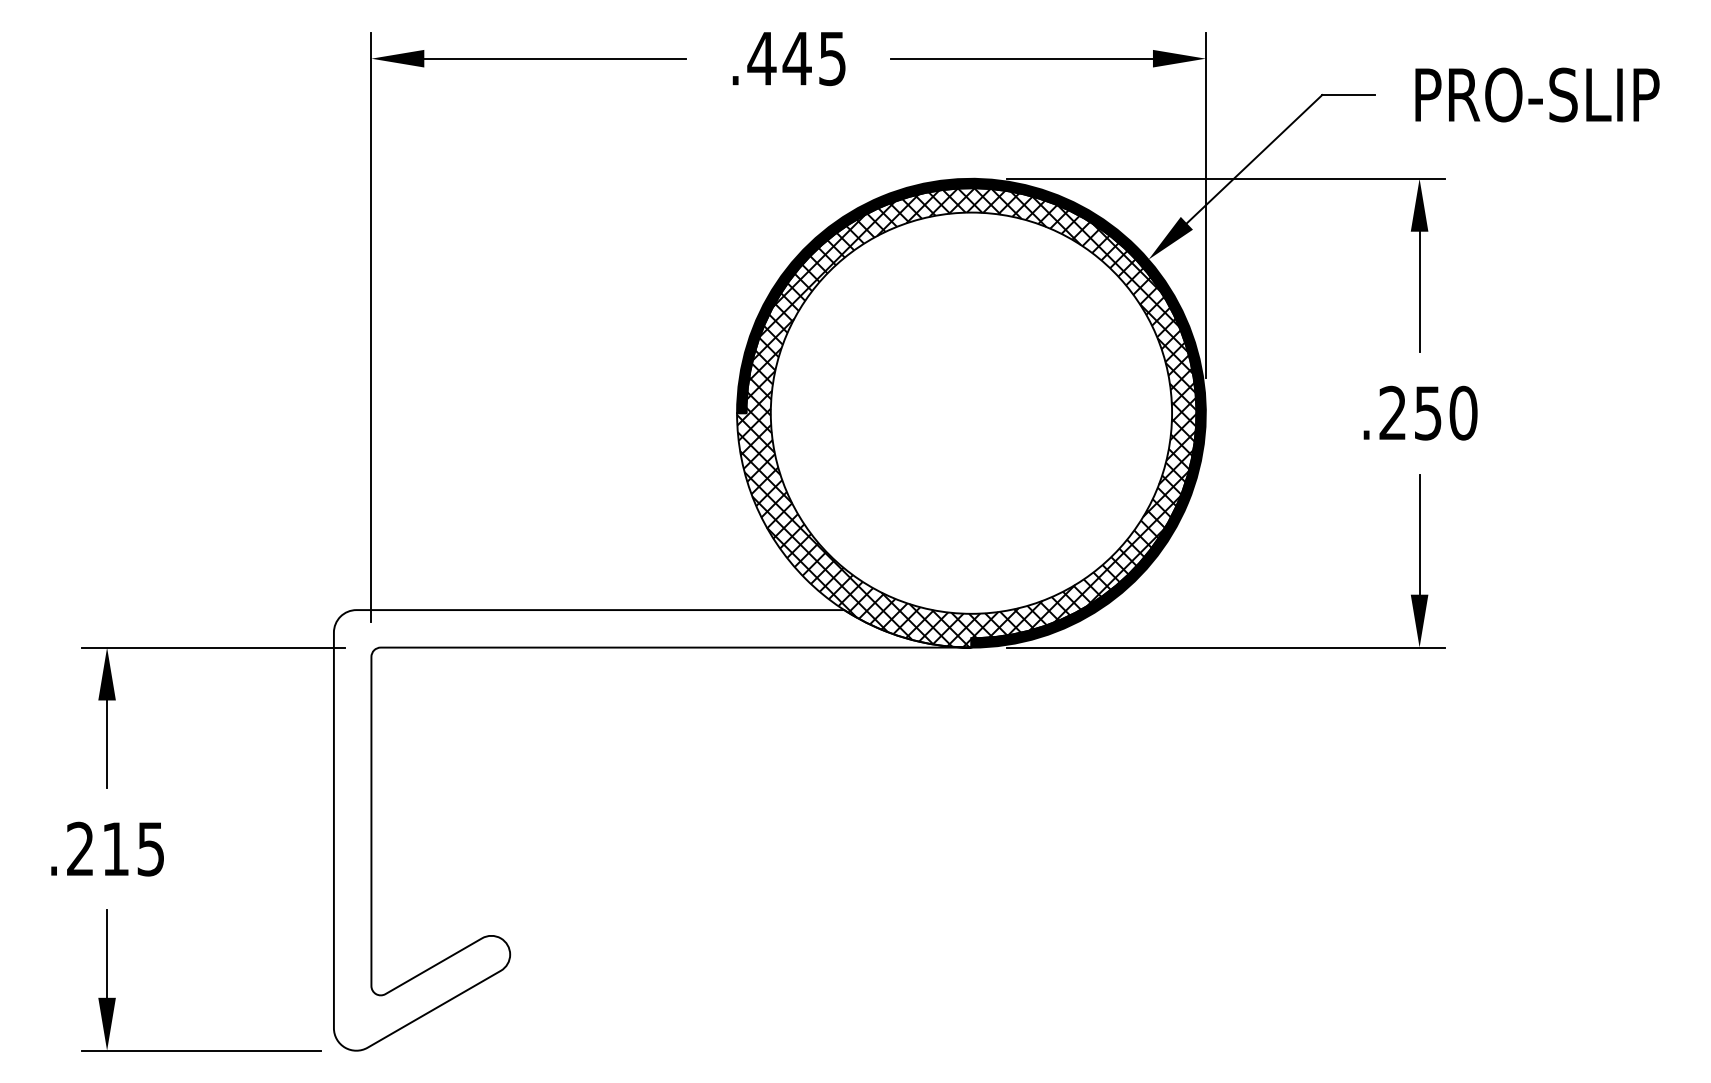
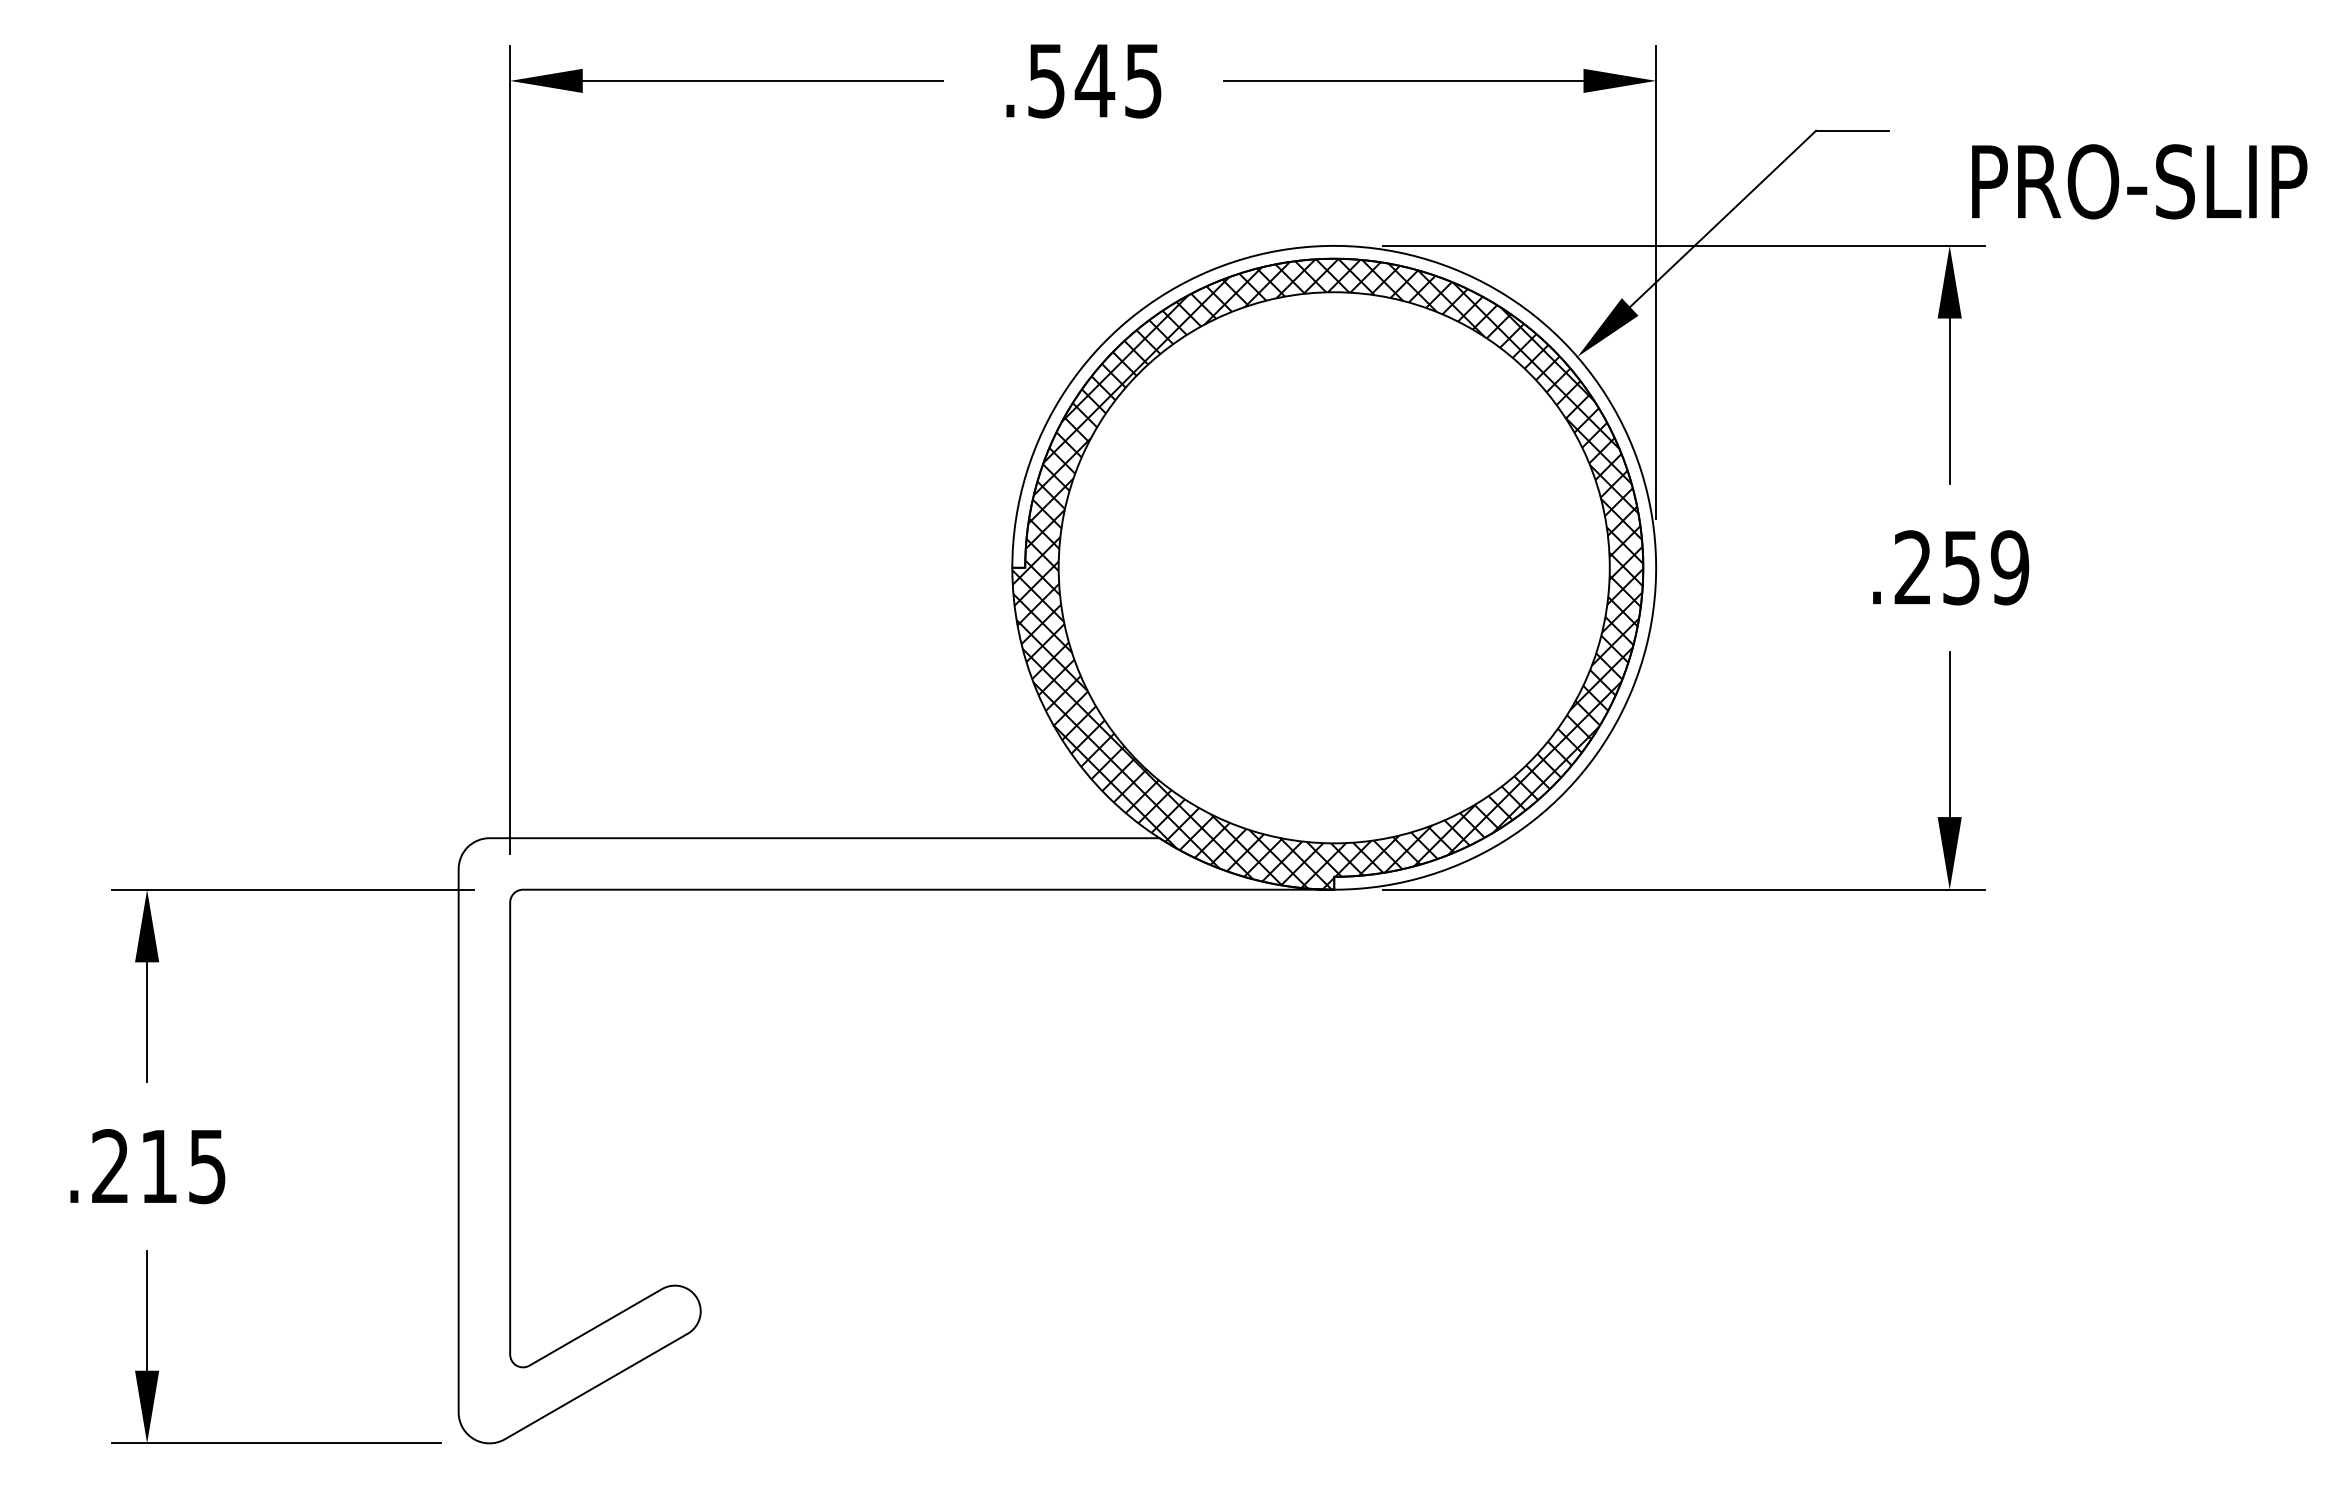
text: (761, 59) -> (1046, 81), .445 -> .545
text: (1537, 94) -> (2139, 181), moved
fill: (971, 412) -> (1334, 567), removed
text: (1463, 412) -> (2009, 567), .250 -> .259

